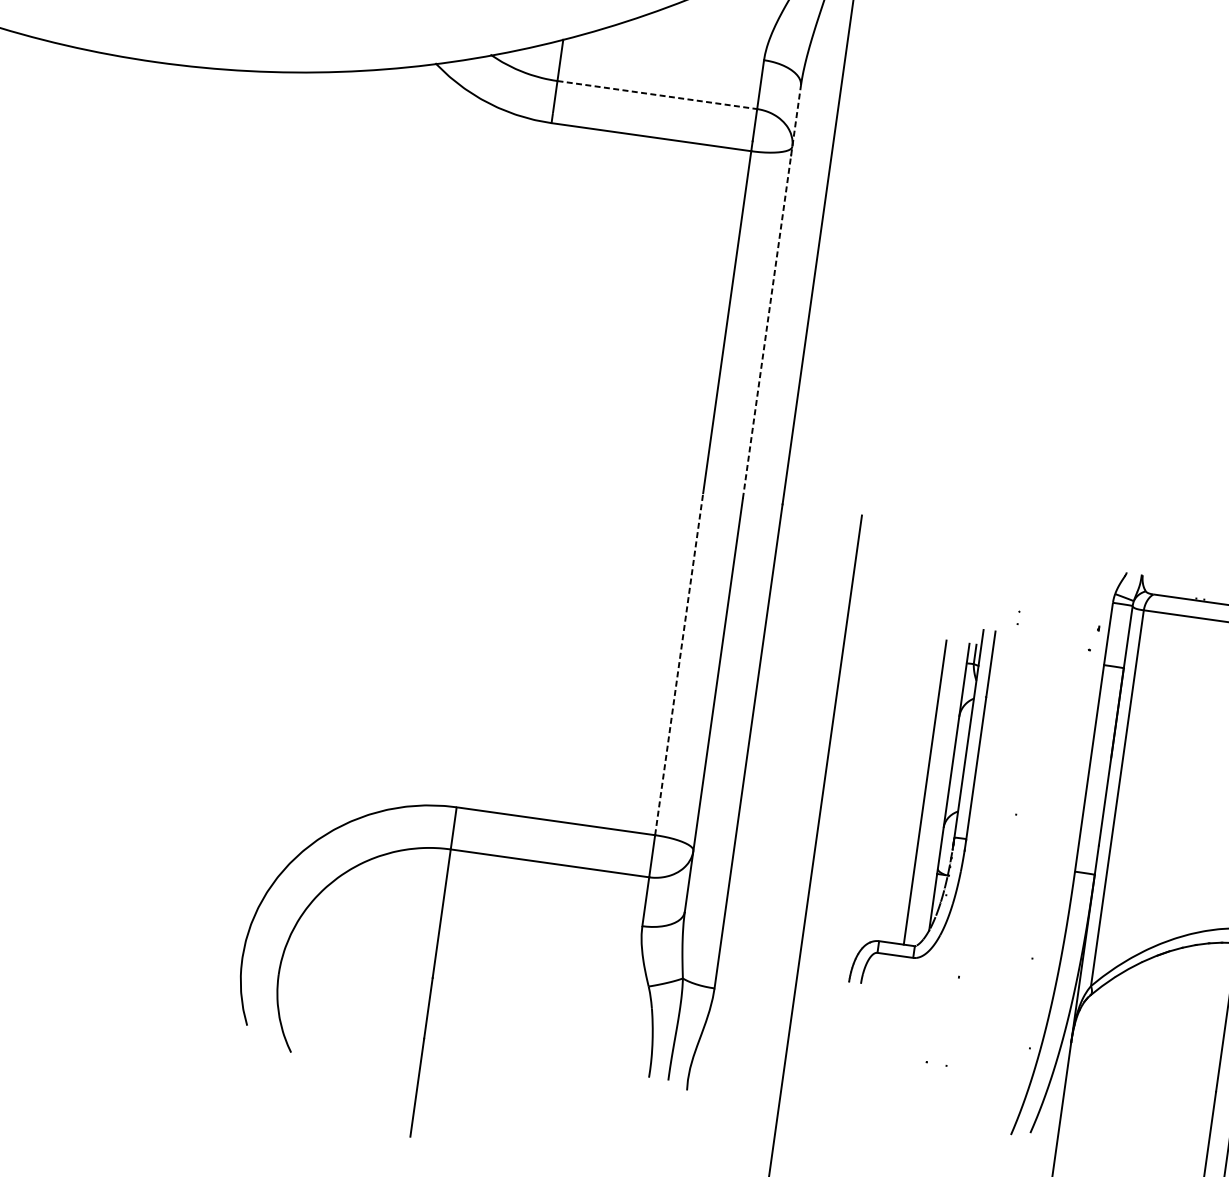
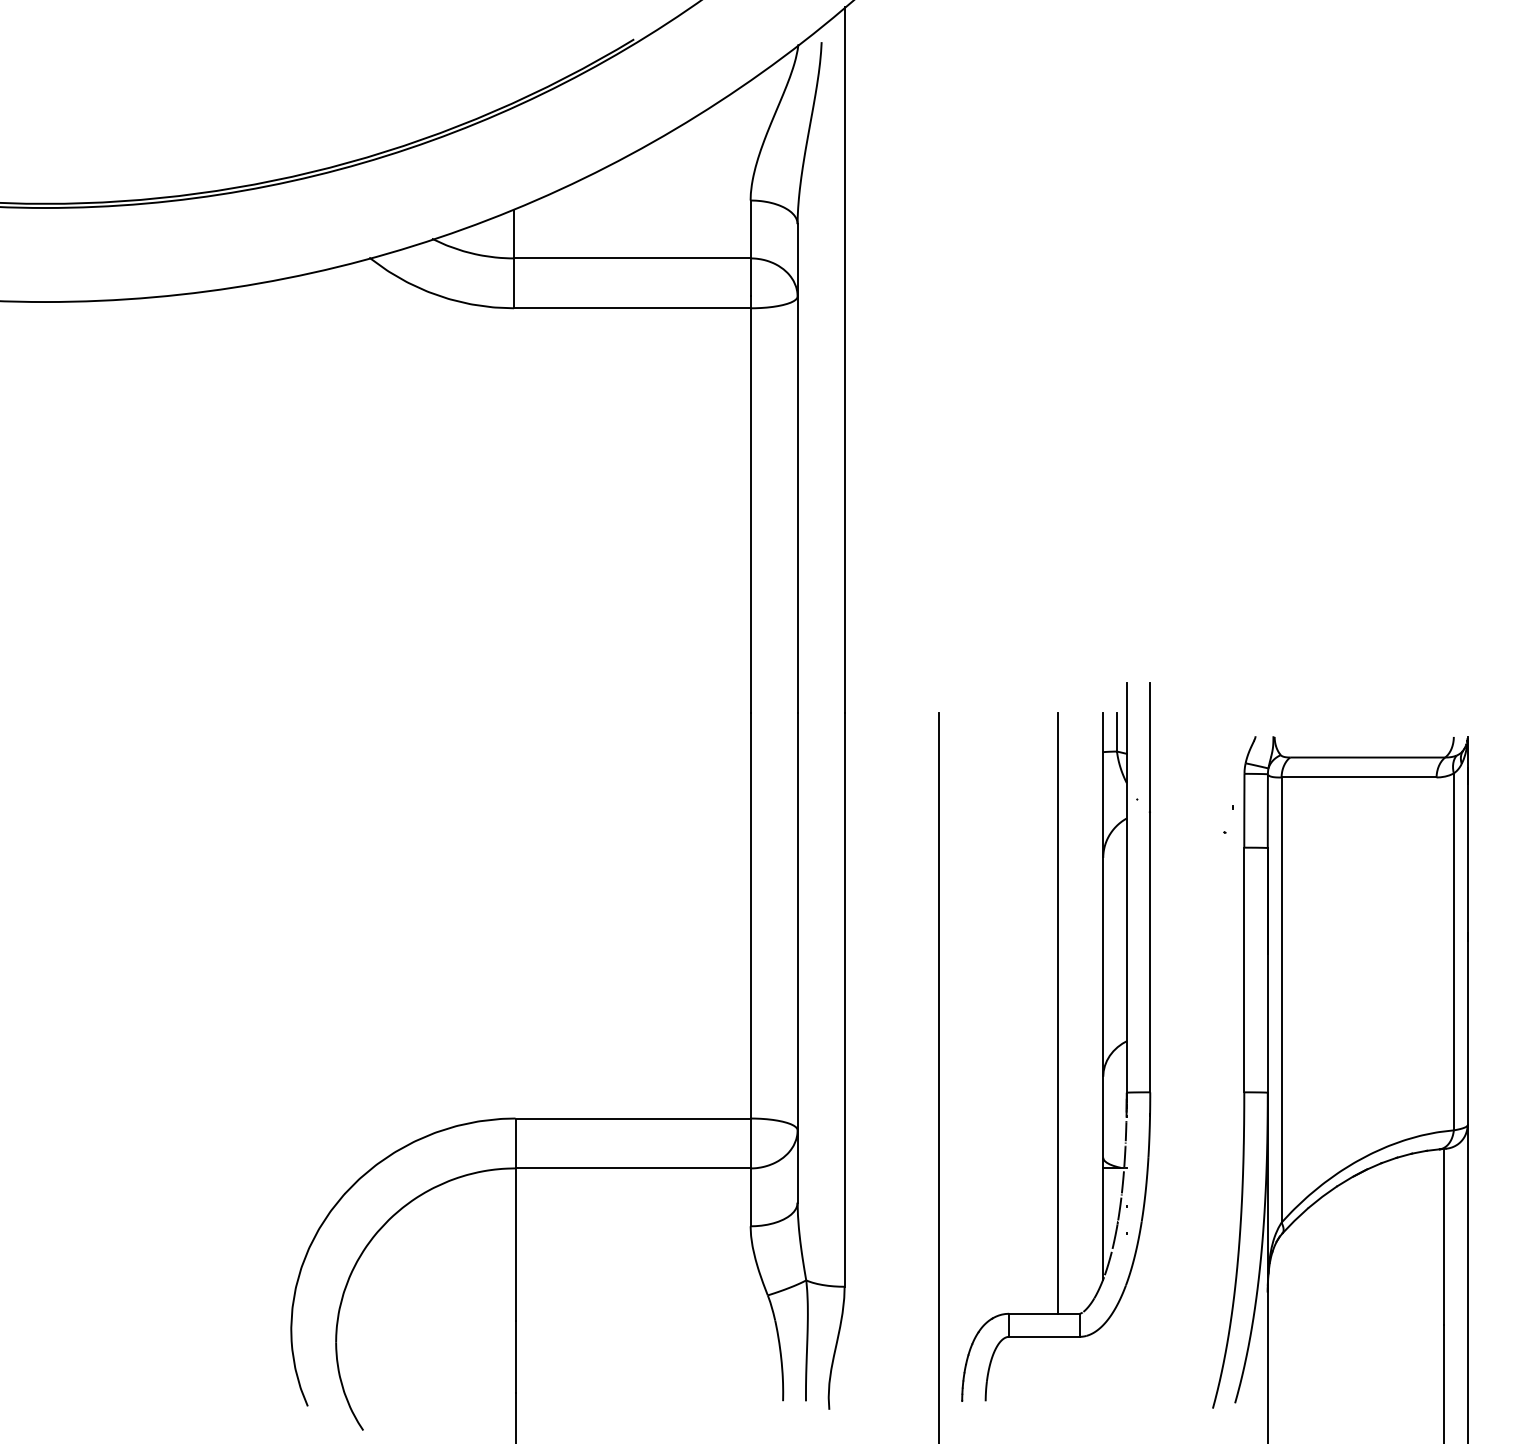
line: (657, 95) -> (632, 258), dashed -> solid
line: (771, 292) -> (797, 468), dashed -> solid
line: (679, 663) -> (750, 915), dashed -> solid
part: (922, 806) -> (1056, 1041), size x1.67

